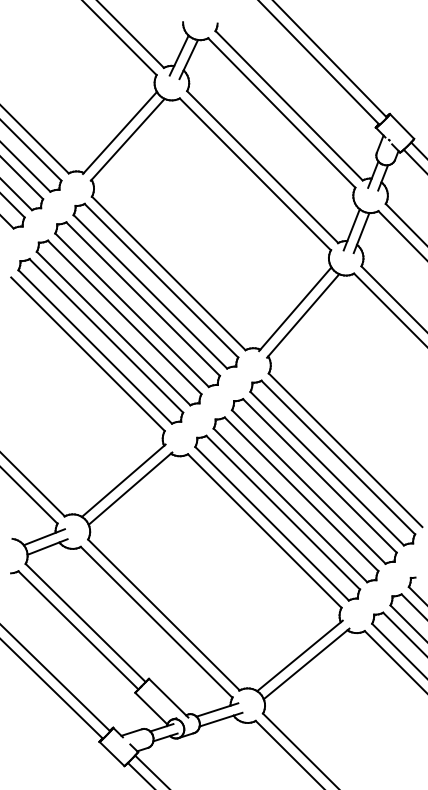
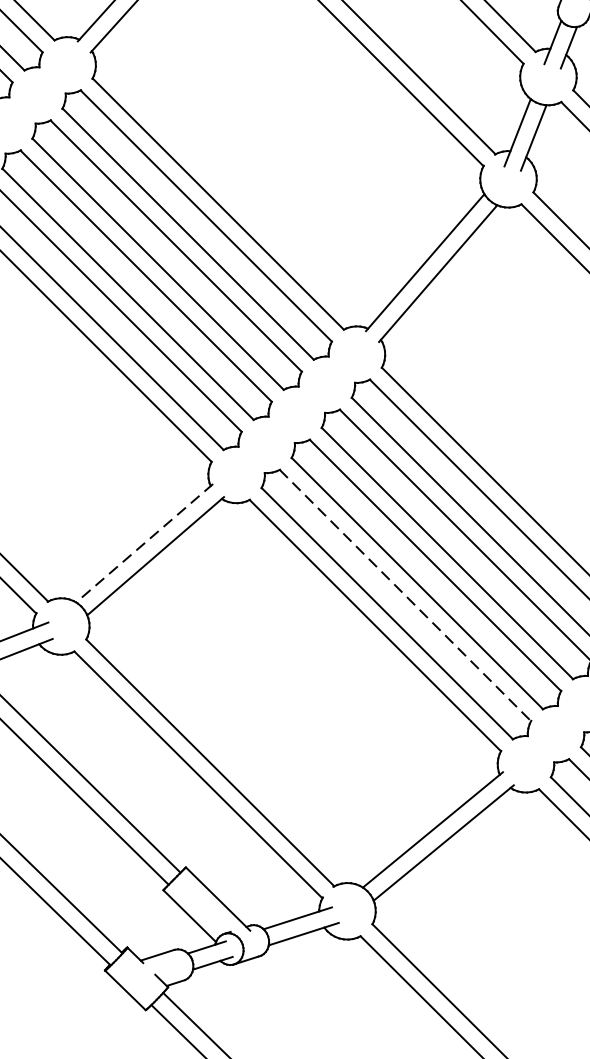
line: (123, 481) -> (144, 544), solid -> dashed
line: (283, 512) -> (405, 595), solid -> dashed

